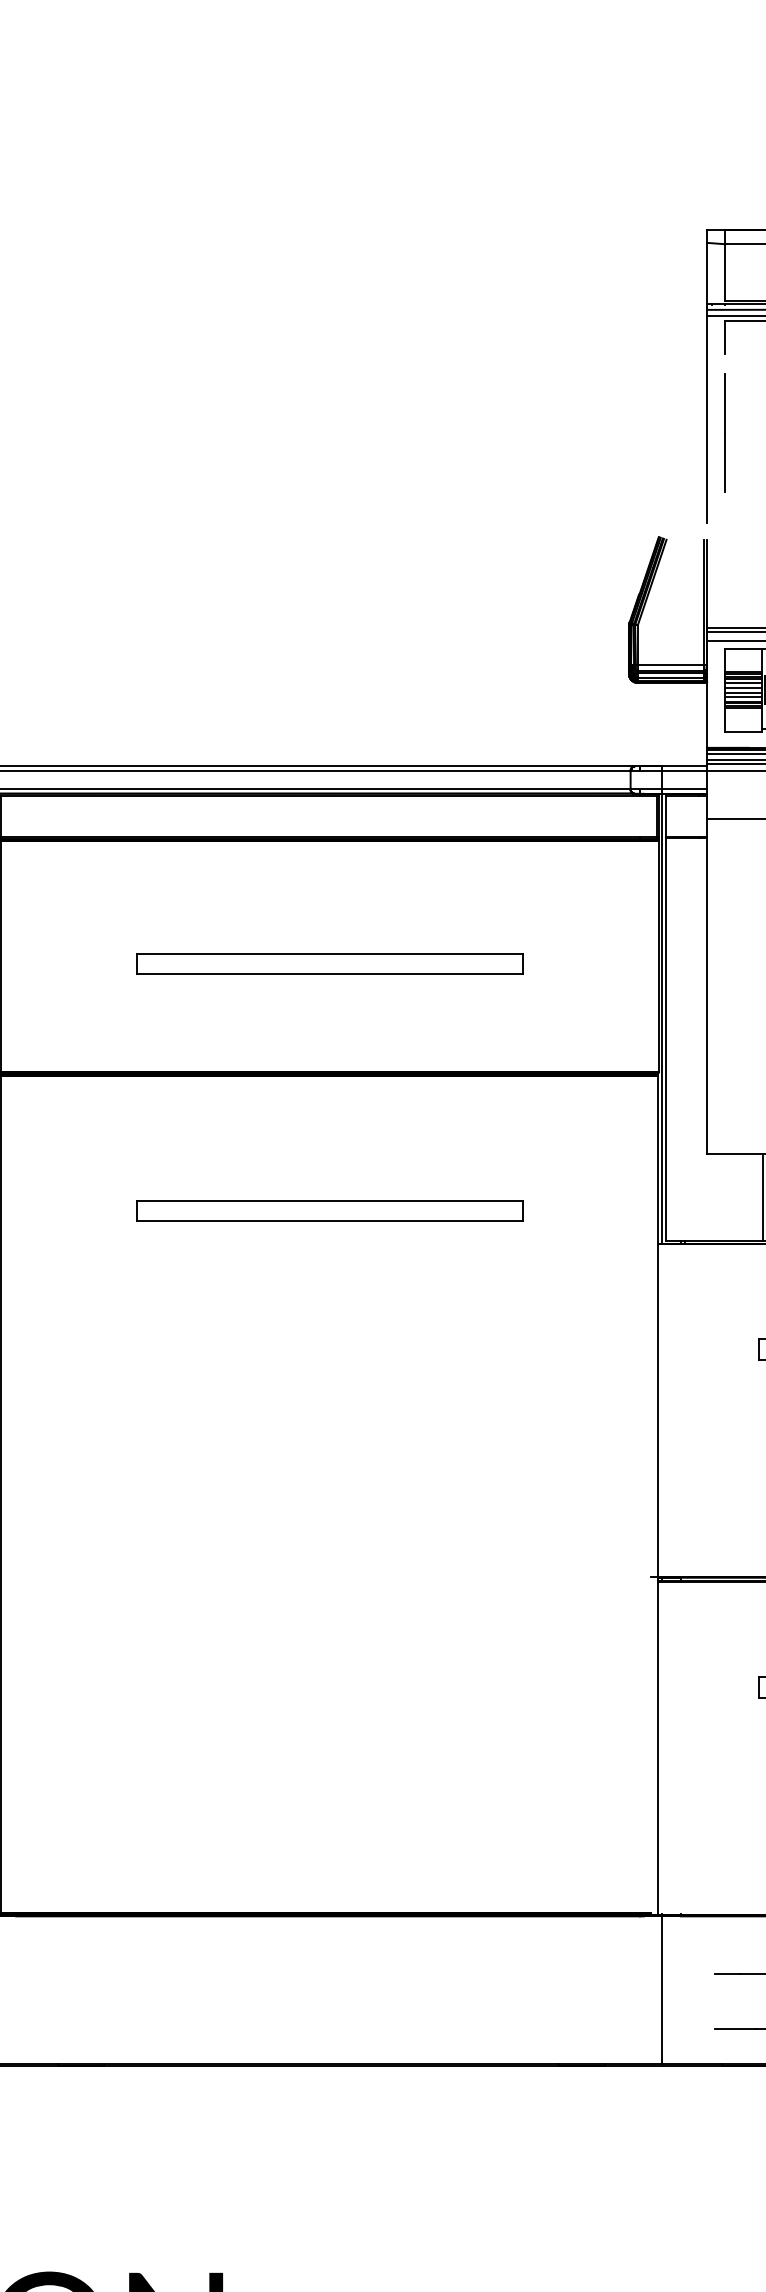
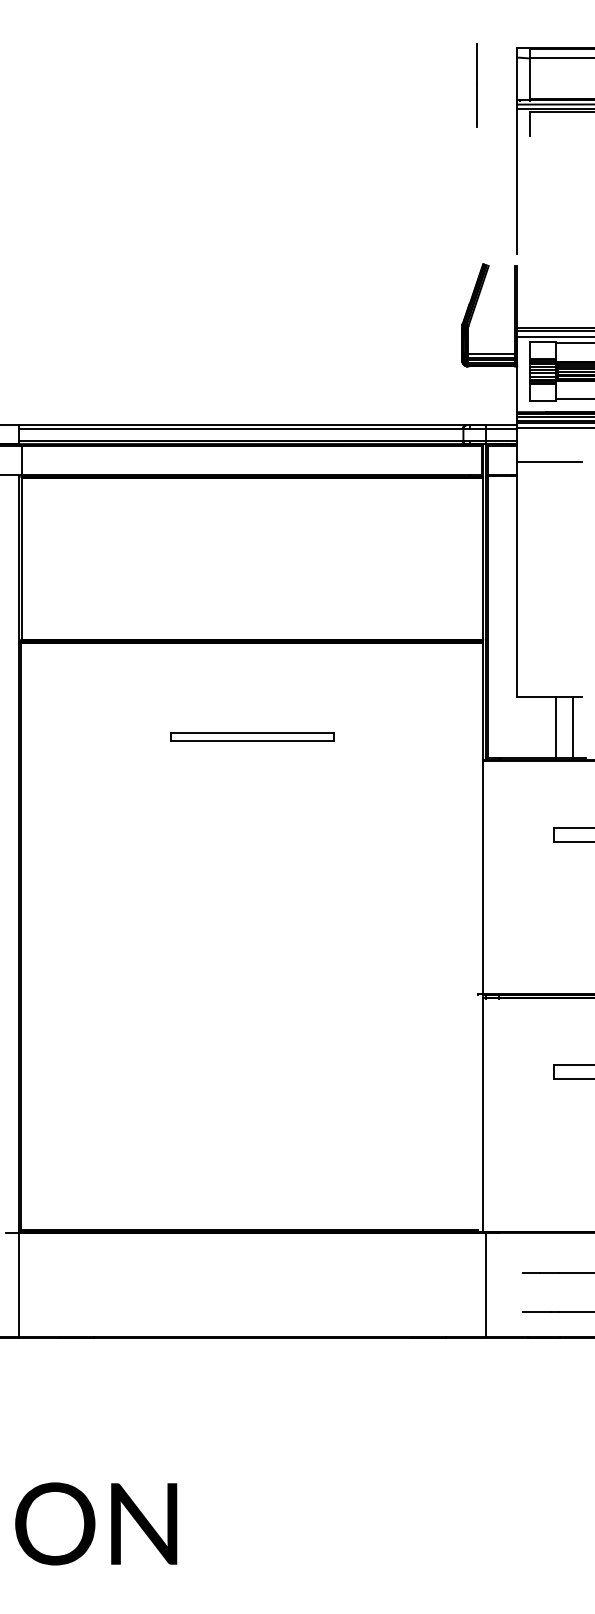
line: (724, 433) -> (476, 85), moved
part: (330, 963) -> (252, 563), removed
part: (330, 1209) -> (252, 736), size x0.6

